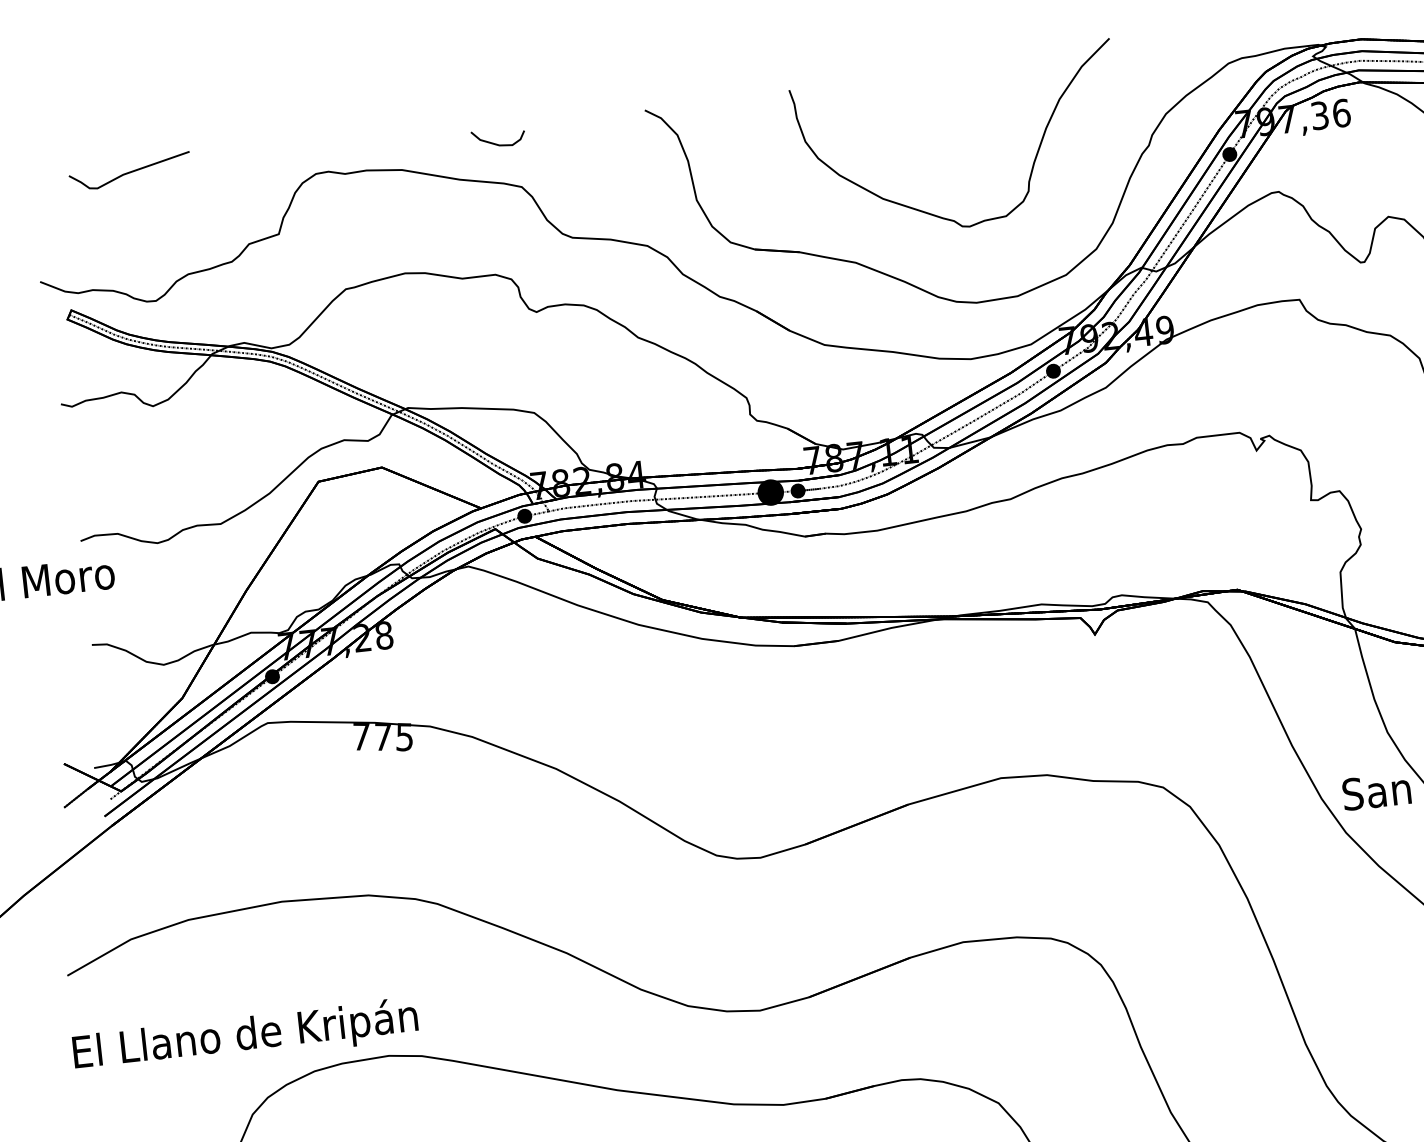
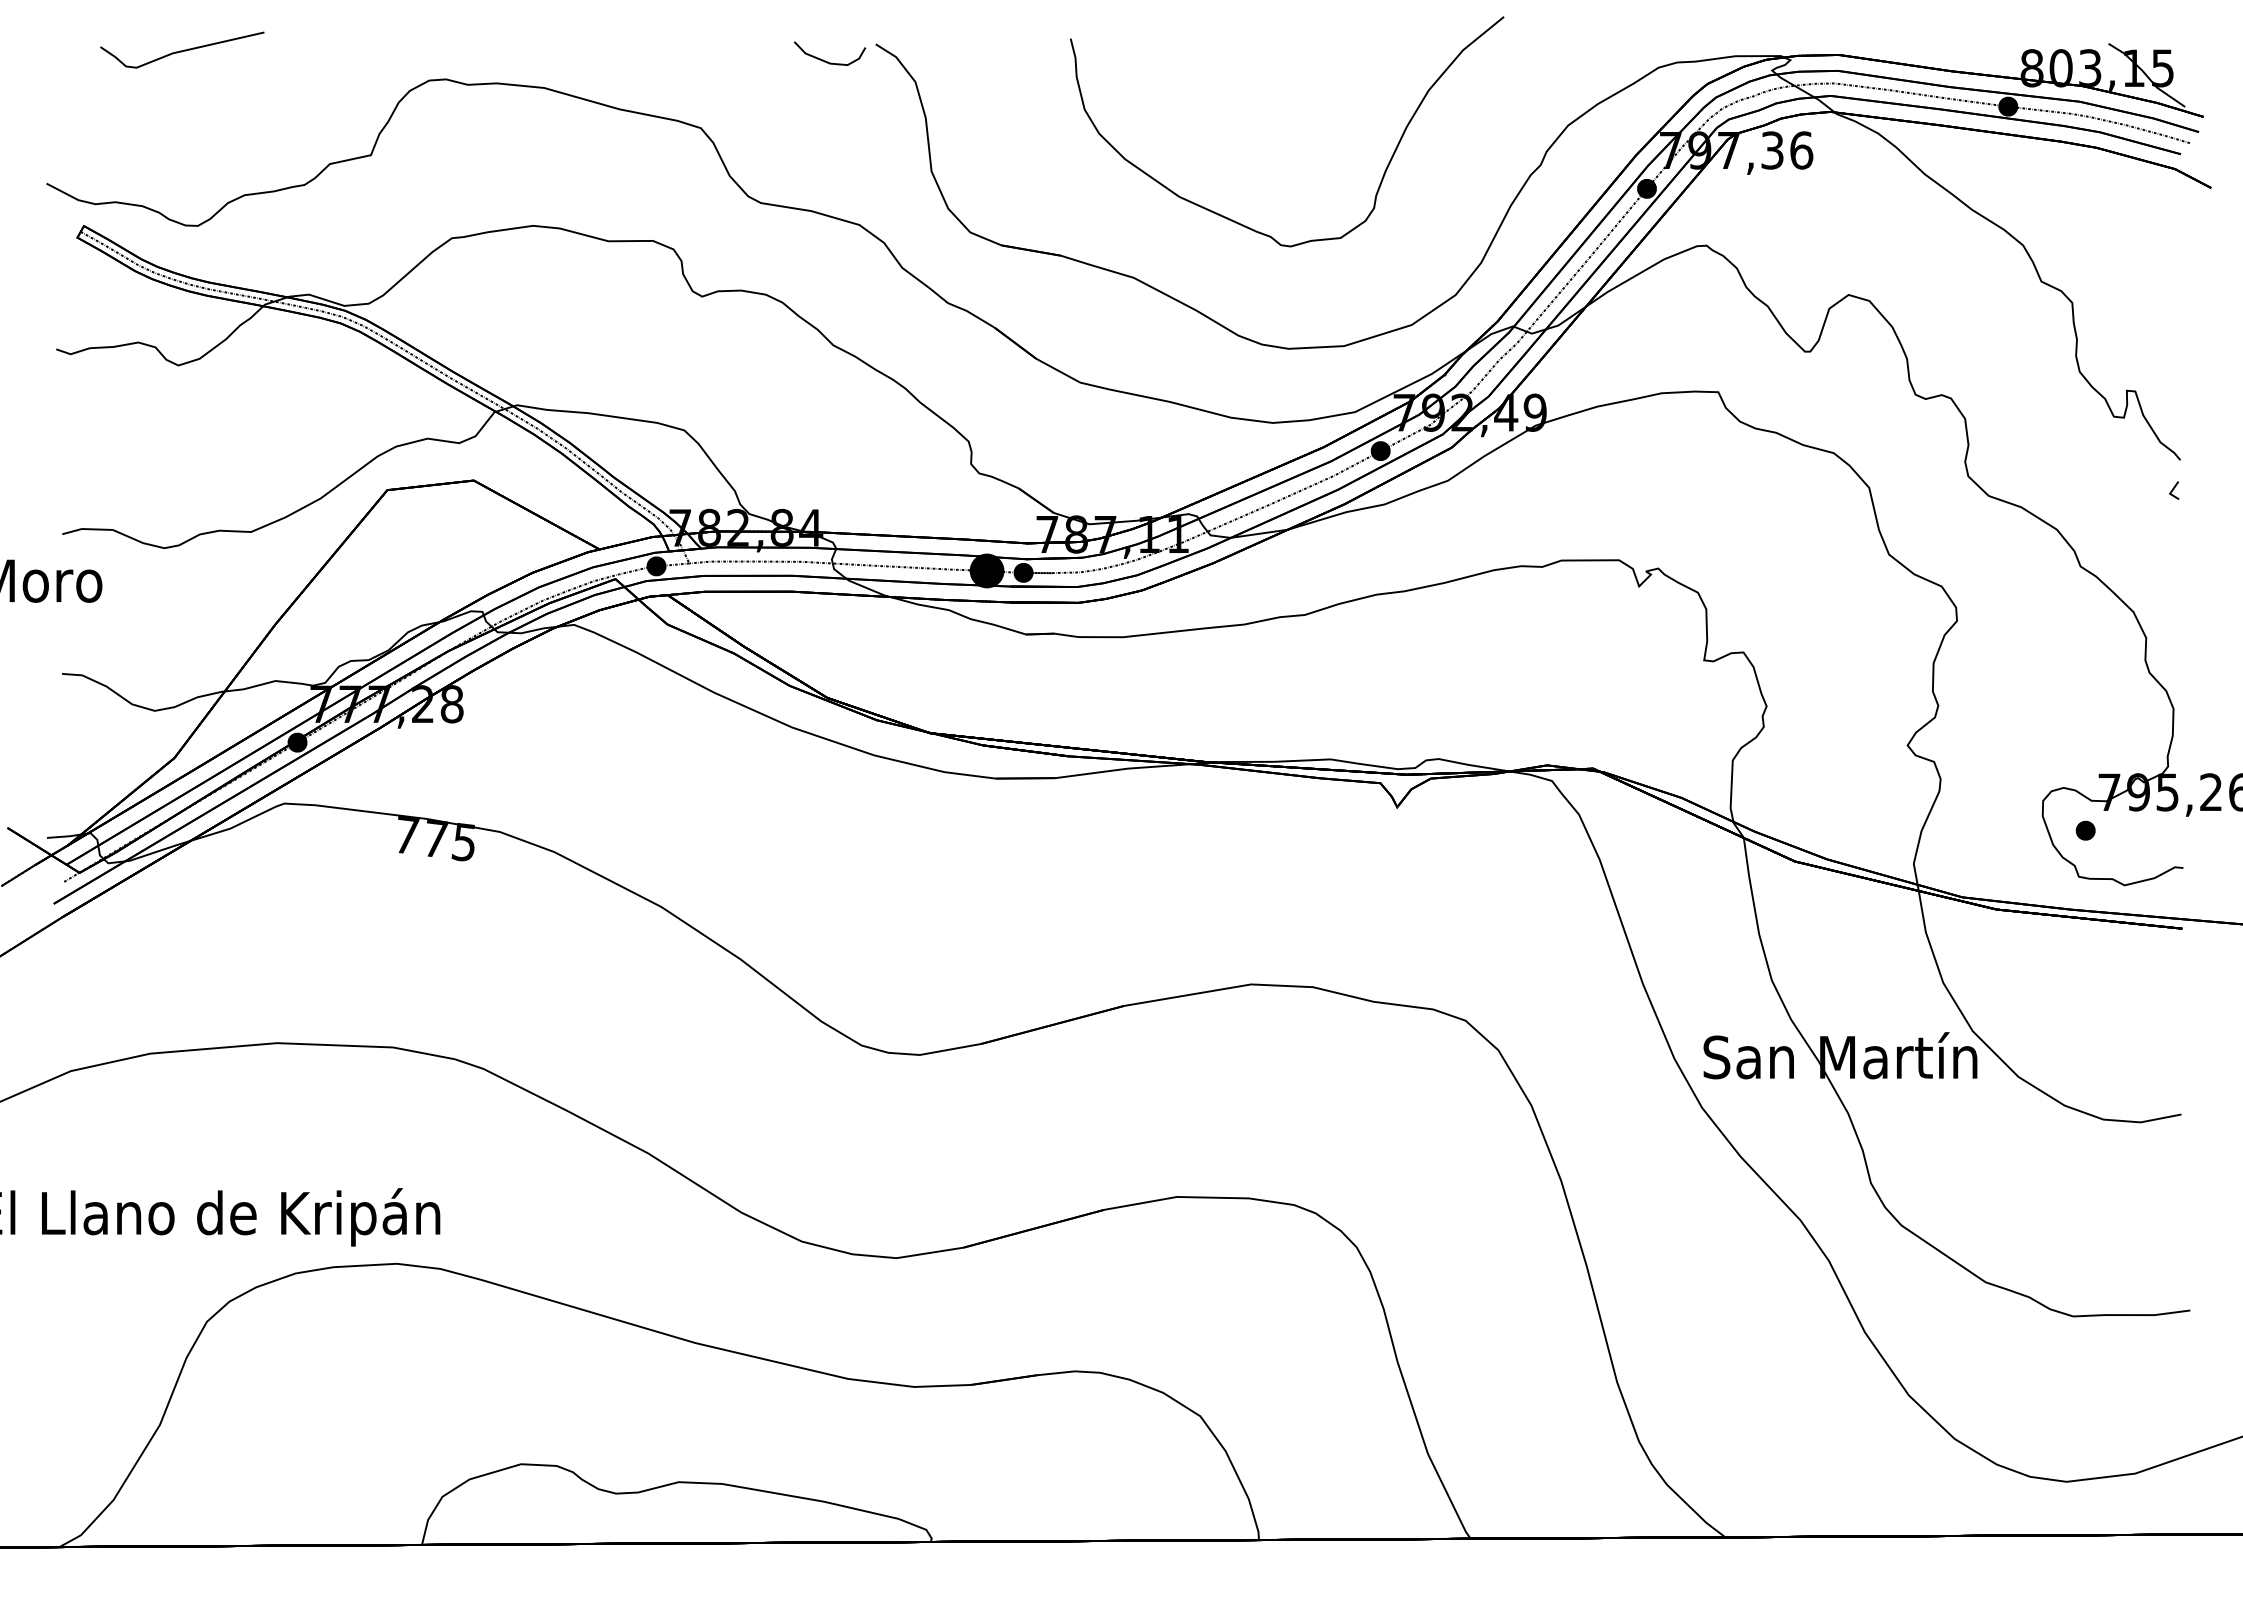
curve: (497, 144) -> (828, 61), moved

